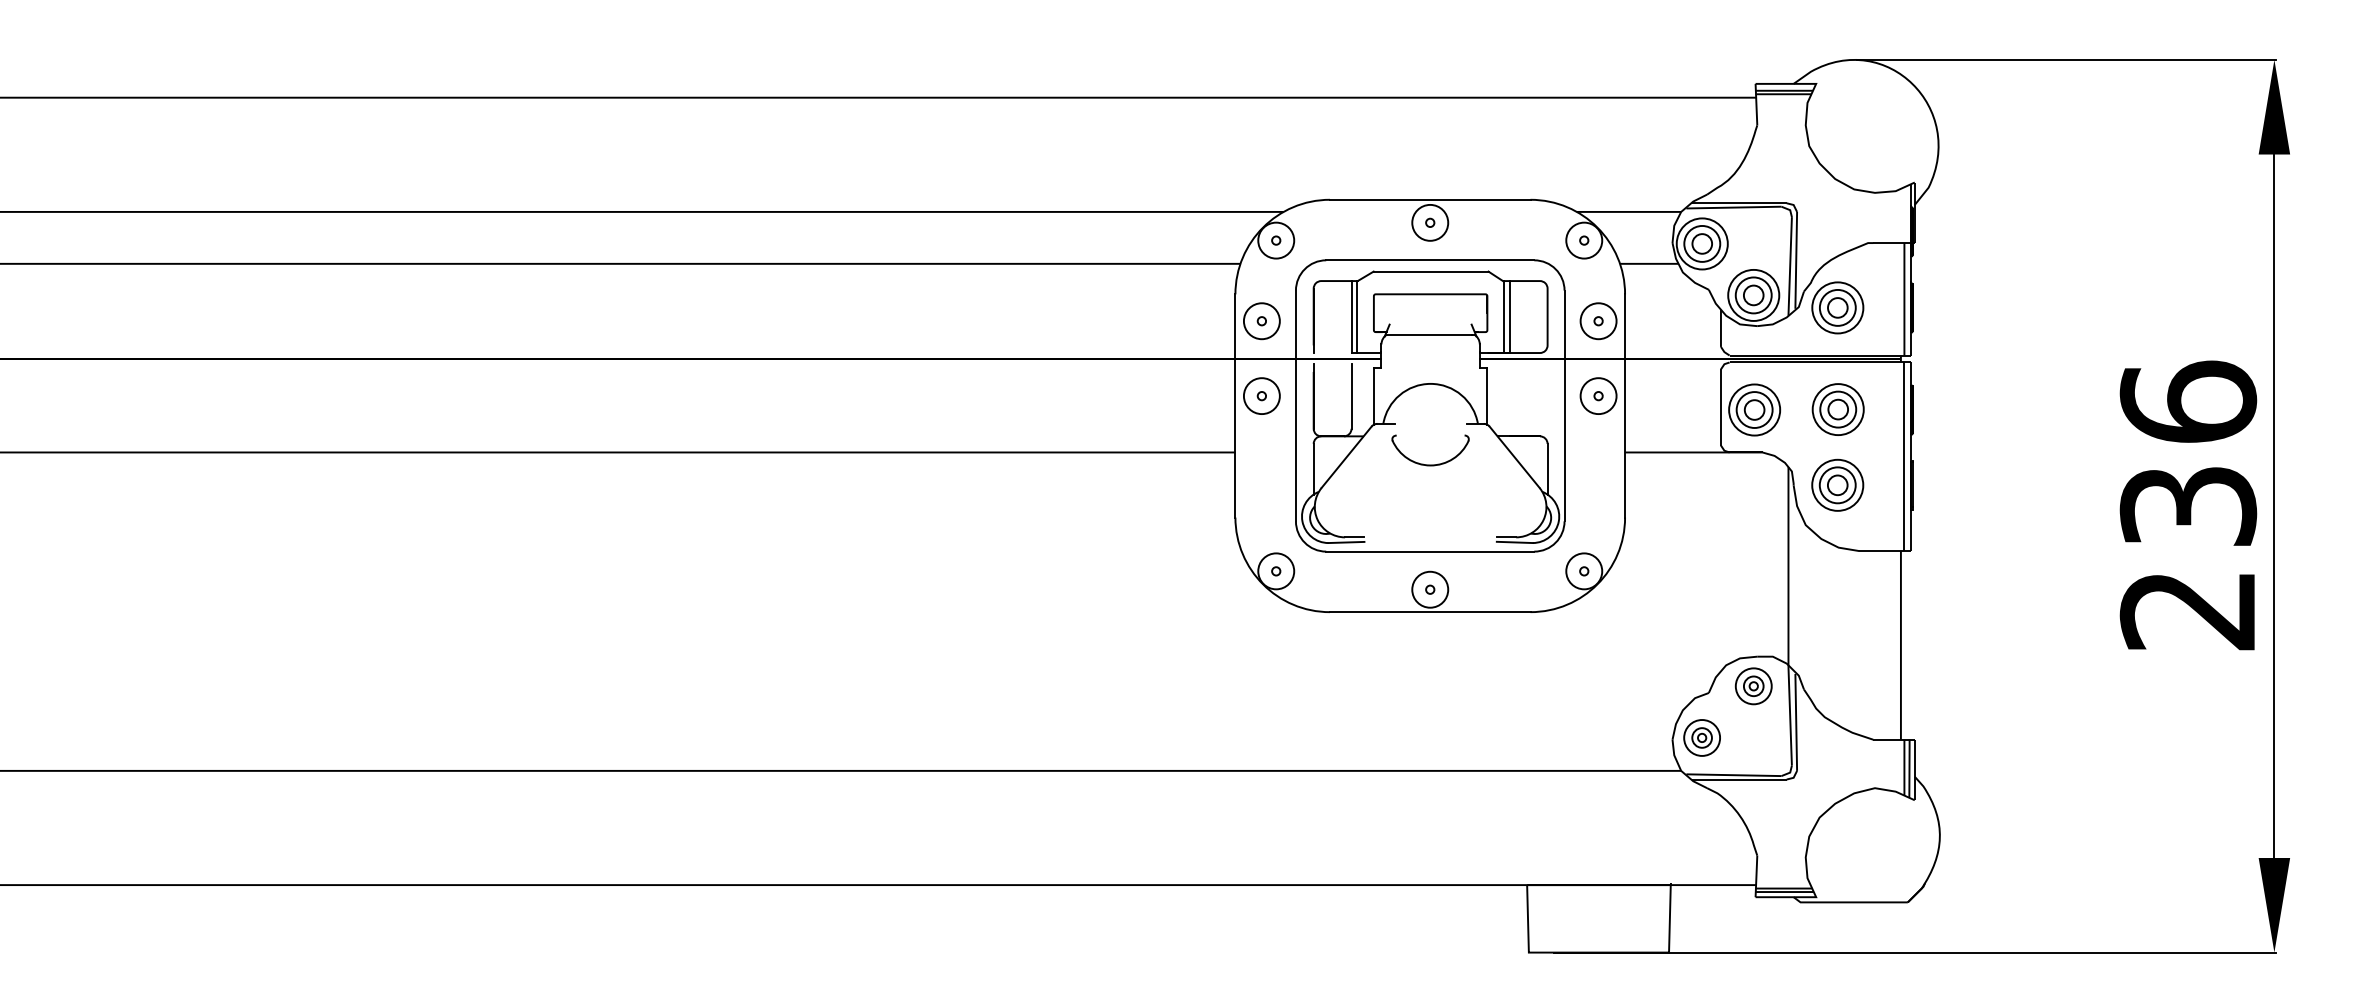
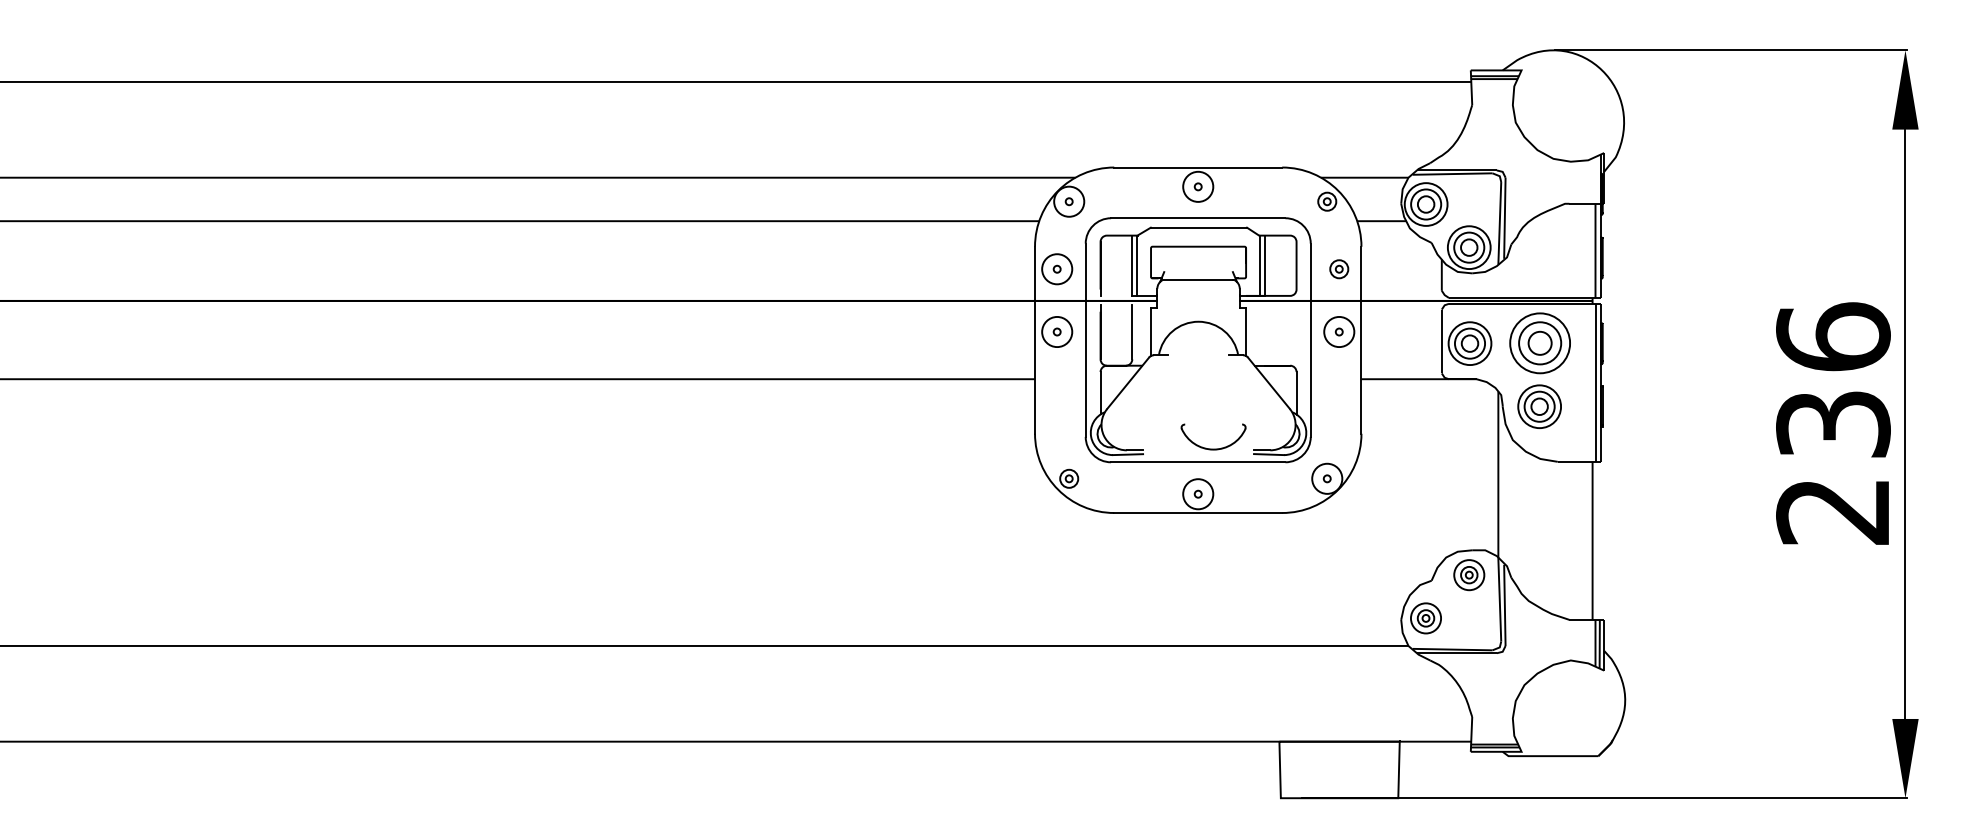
circle: (1584, 240) -> (1327, 201), size x0.6
part: (1837, 307) -> (1539, 257), removed
circle: (1598, 321) -> (1339, 269), size x0.6
part: (1837, 409) -> (1539, 343), size x1.4
part: (1430, 464) -> (1213, 448), moved
circle: (1276, 571) -> (1069, 478), size x0.6

